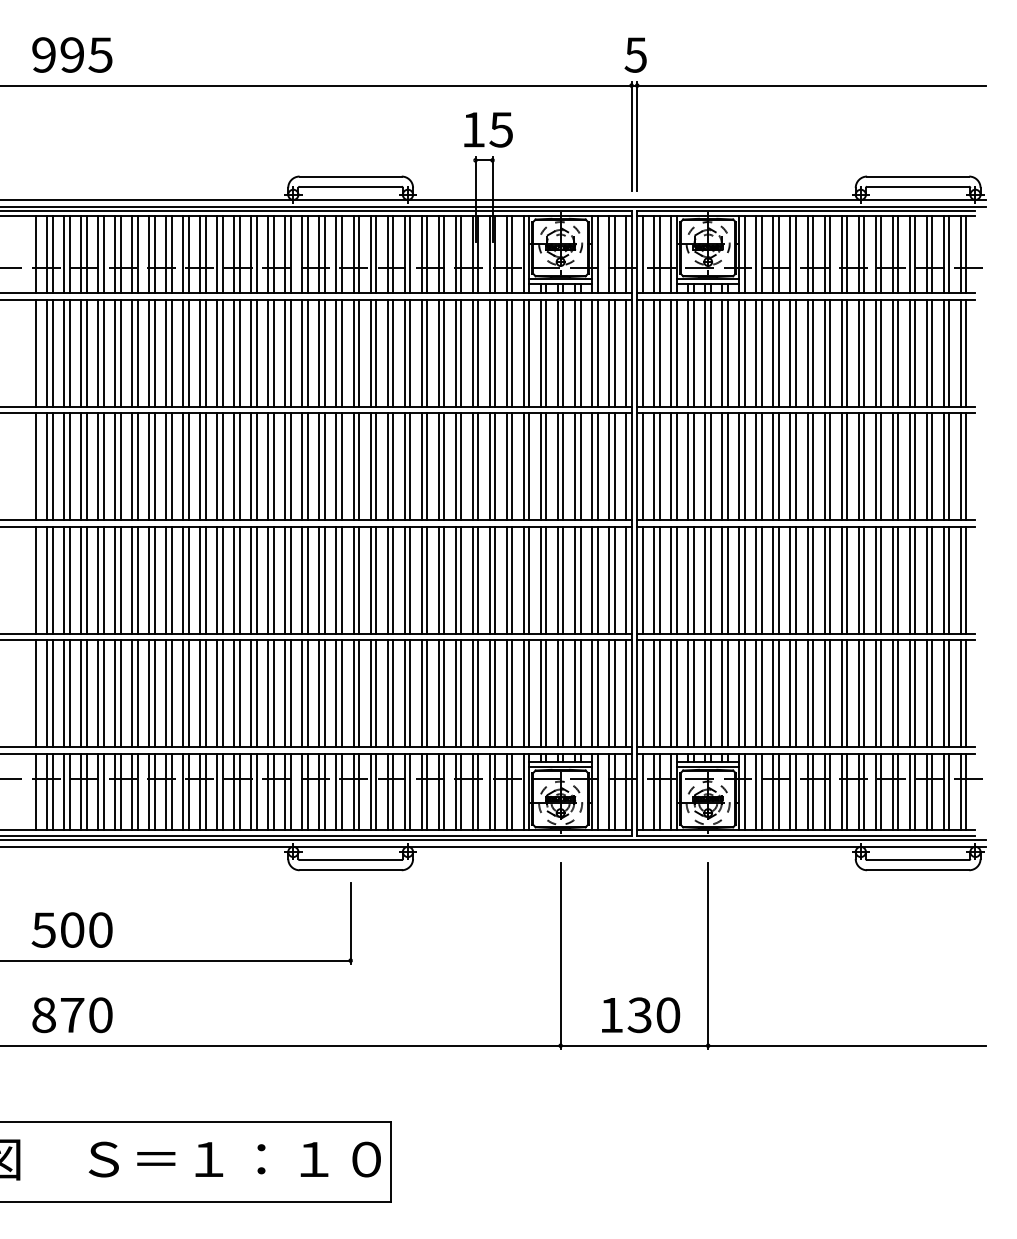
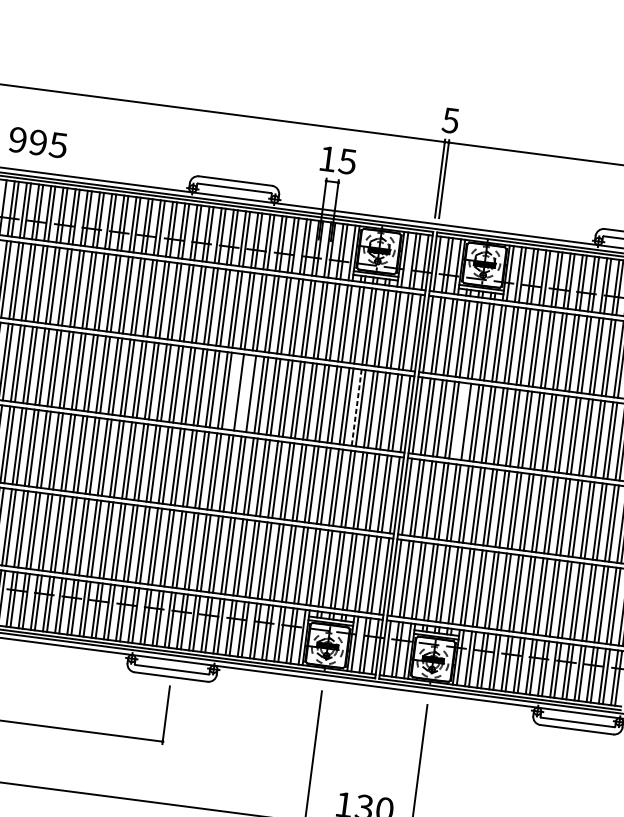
text: (72, 54) -> (38, 142), moved
line: (387, 466) -> (234, 391), removed
line: (404, 466) -> (247, 393), removed
line: (705, 466) -> (462, 421), removed
line: (557, 467) -> (356, 408), solid -> dashed

